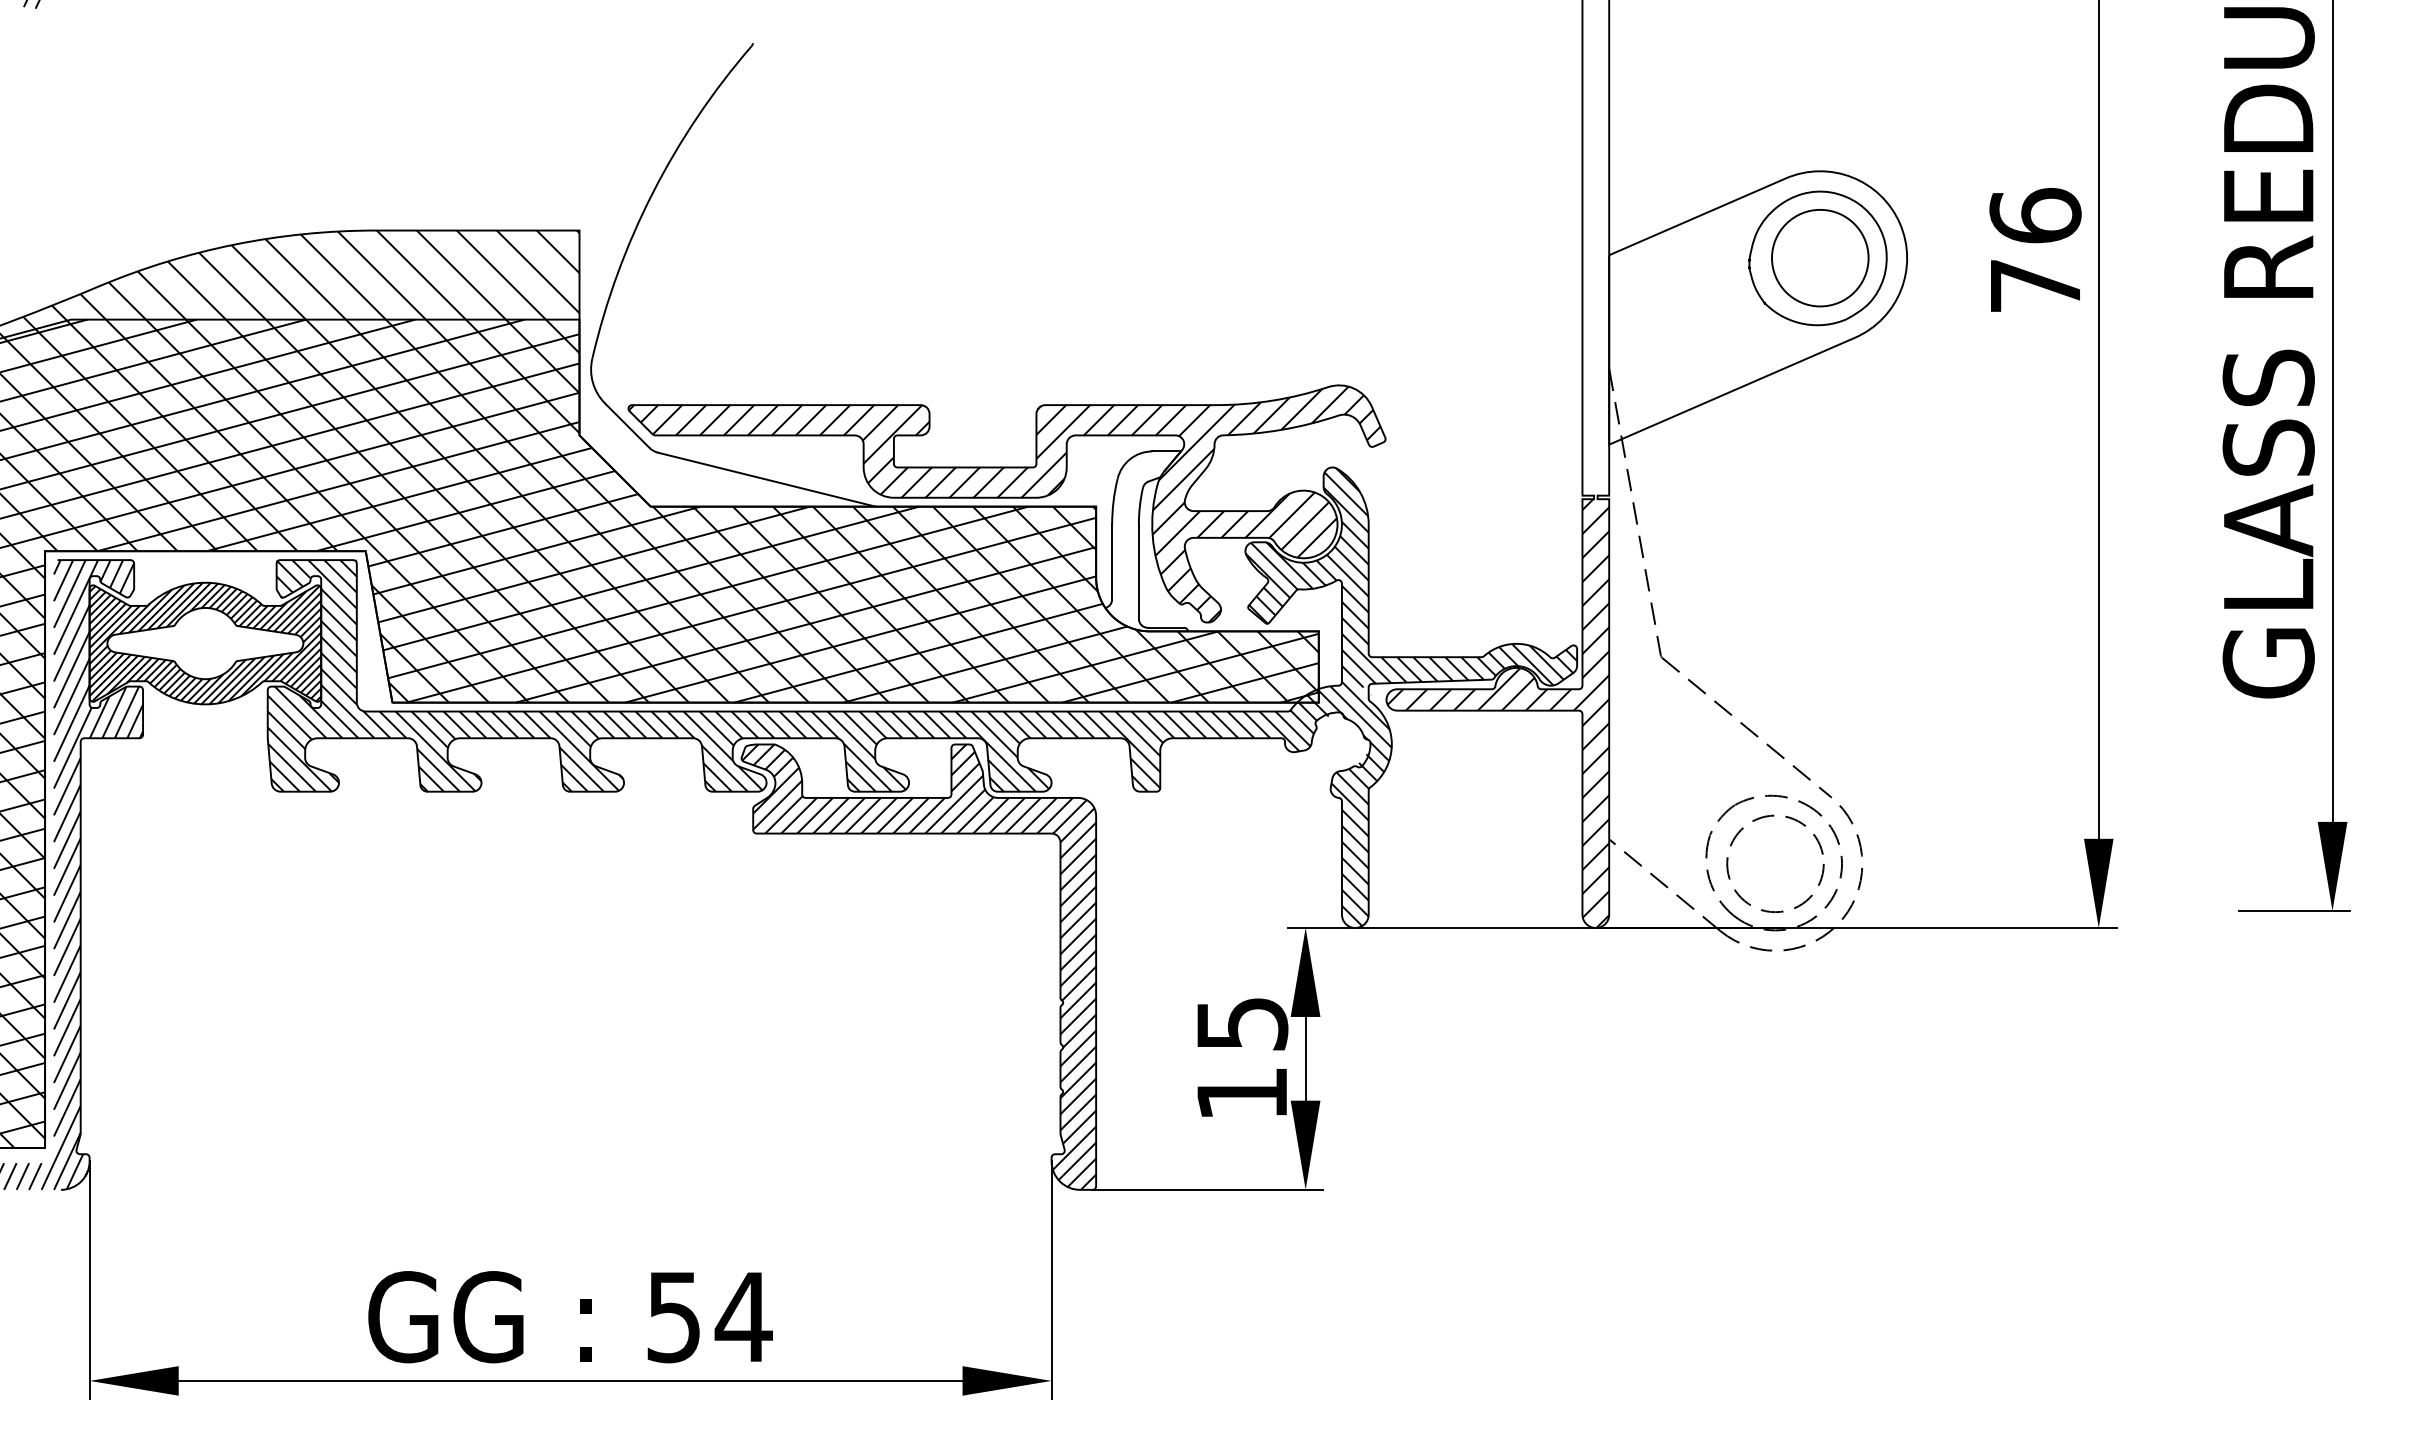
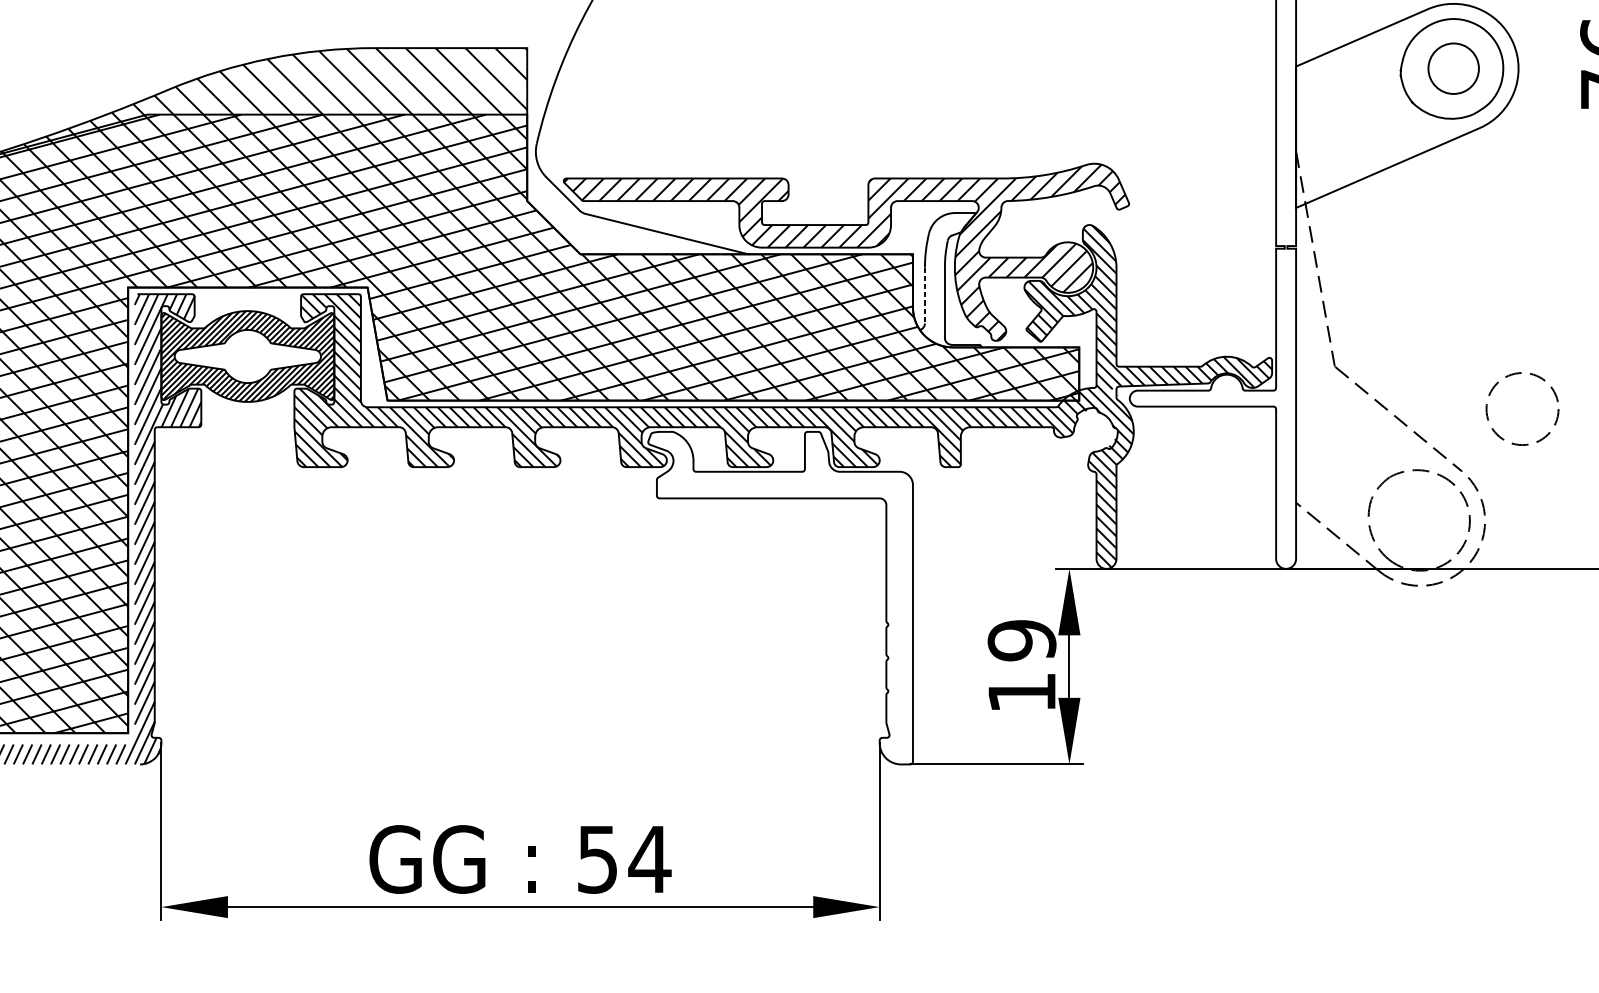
circle: (1820, 257) -> (1453, 68), size x0.7
line: (1112, 562) -> (925, 295), solid -> dashed
hatch: (1498, 713) -> (1213, 408), removed
circle: (1775, 863) -> (1522, 408), moved
hatch: (919, 966) -> (781, 597), removed
text: (1242, 1023) -> (1022, 640), 15 -> 19

